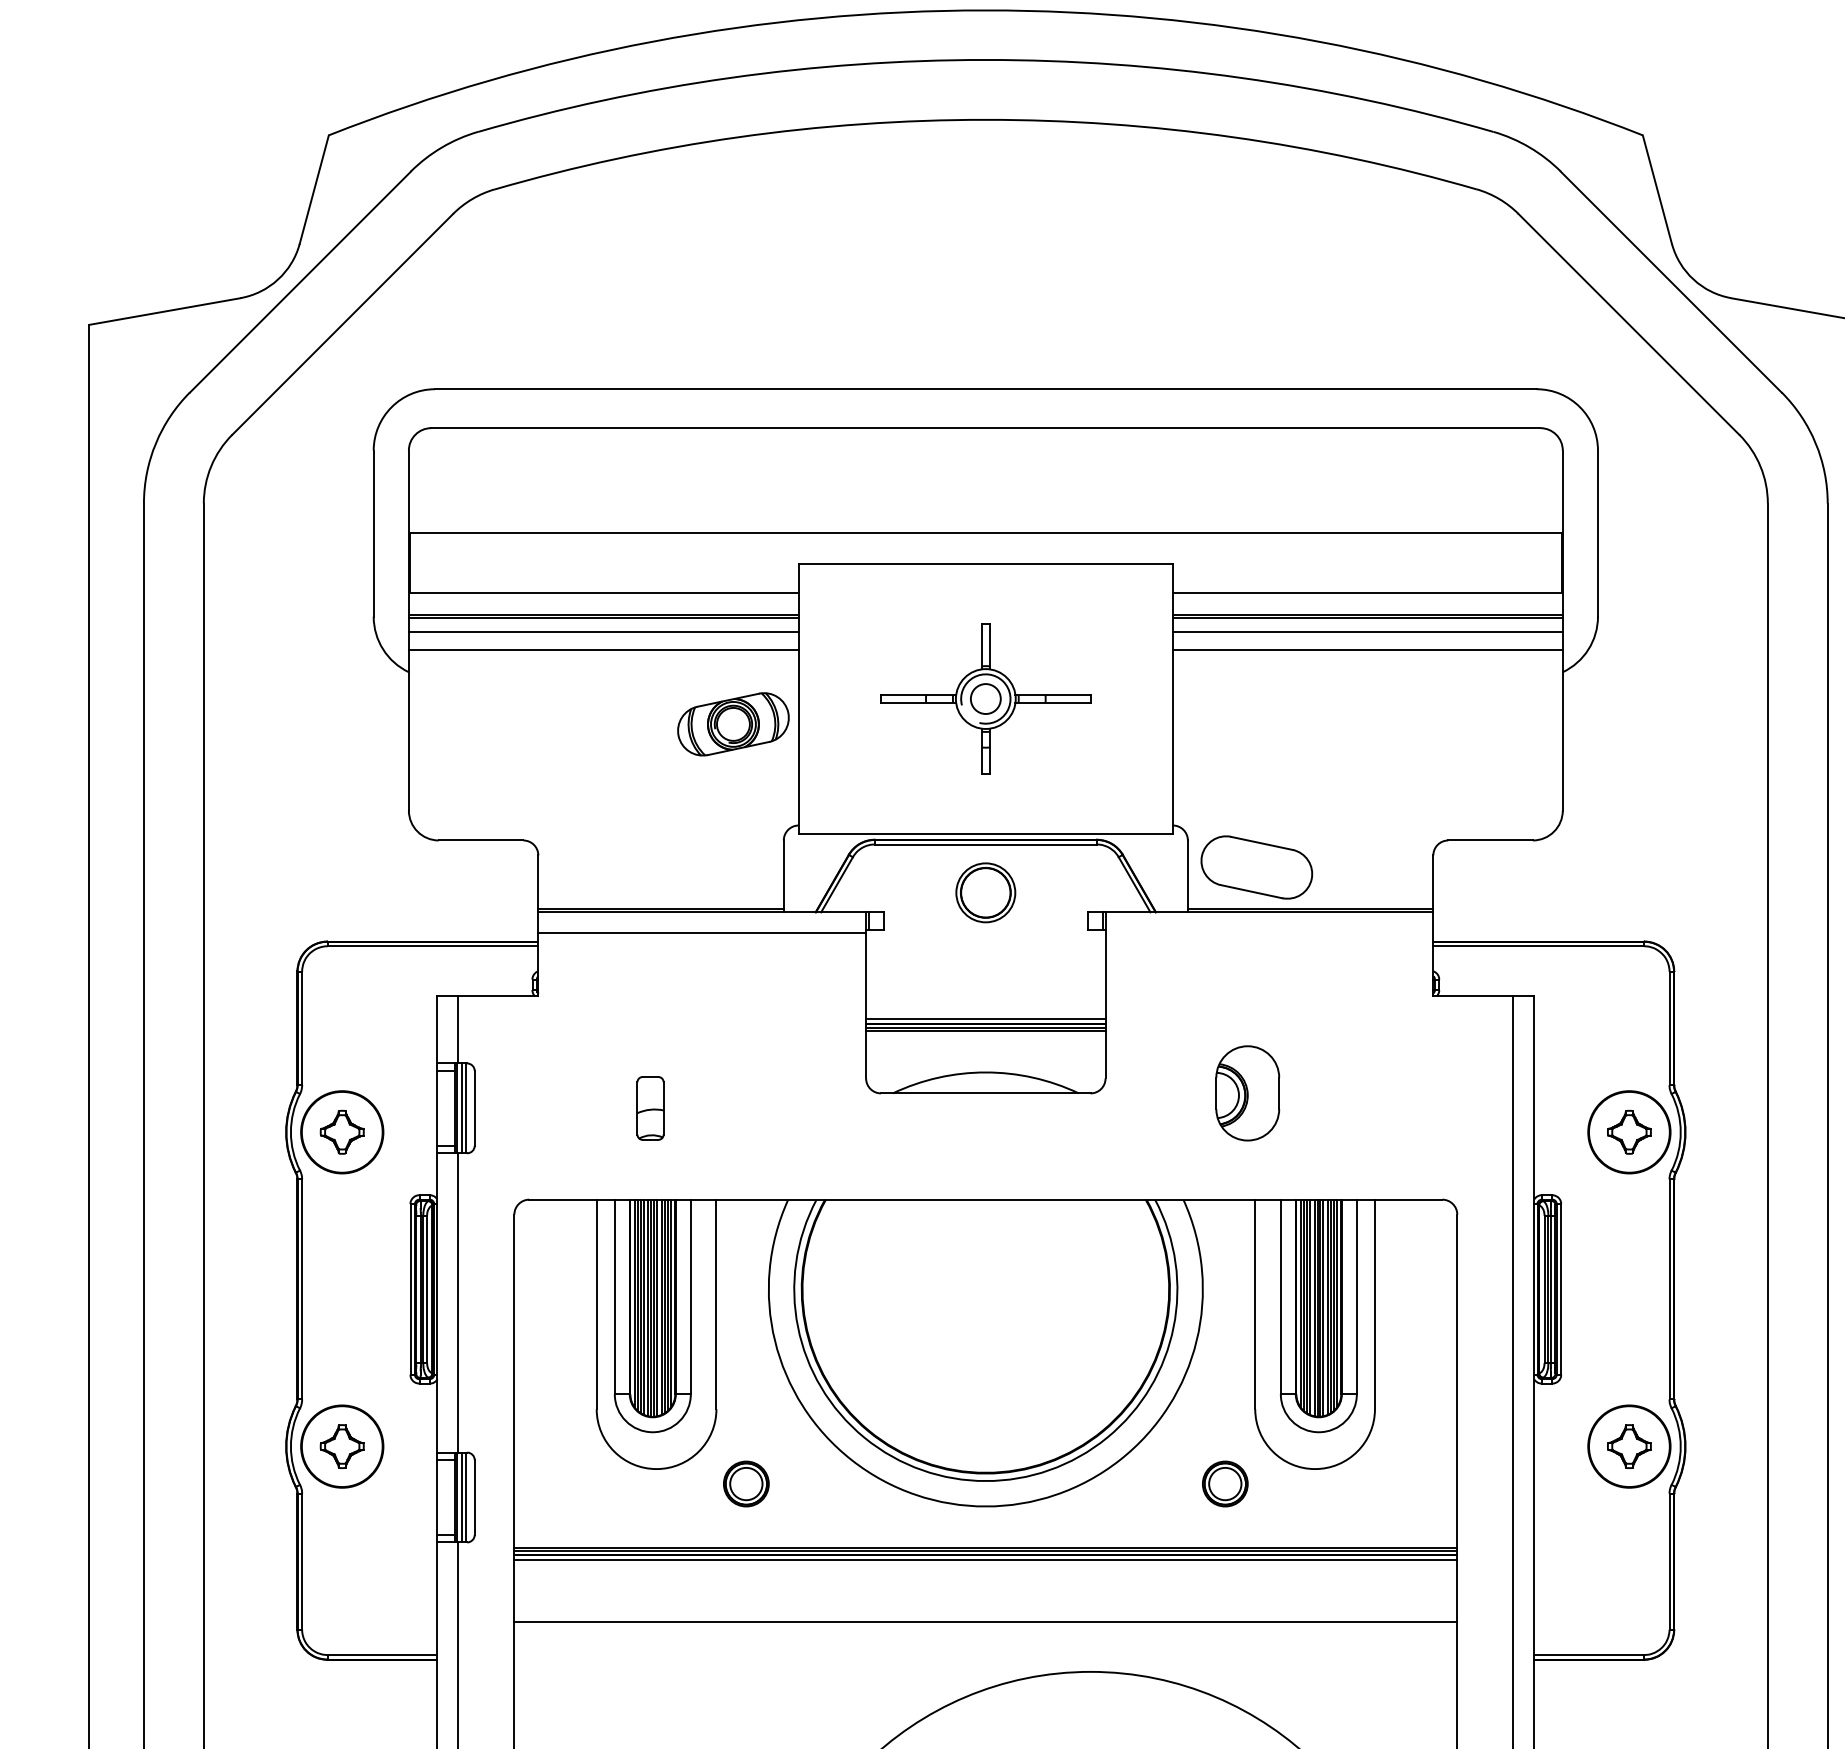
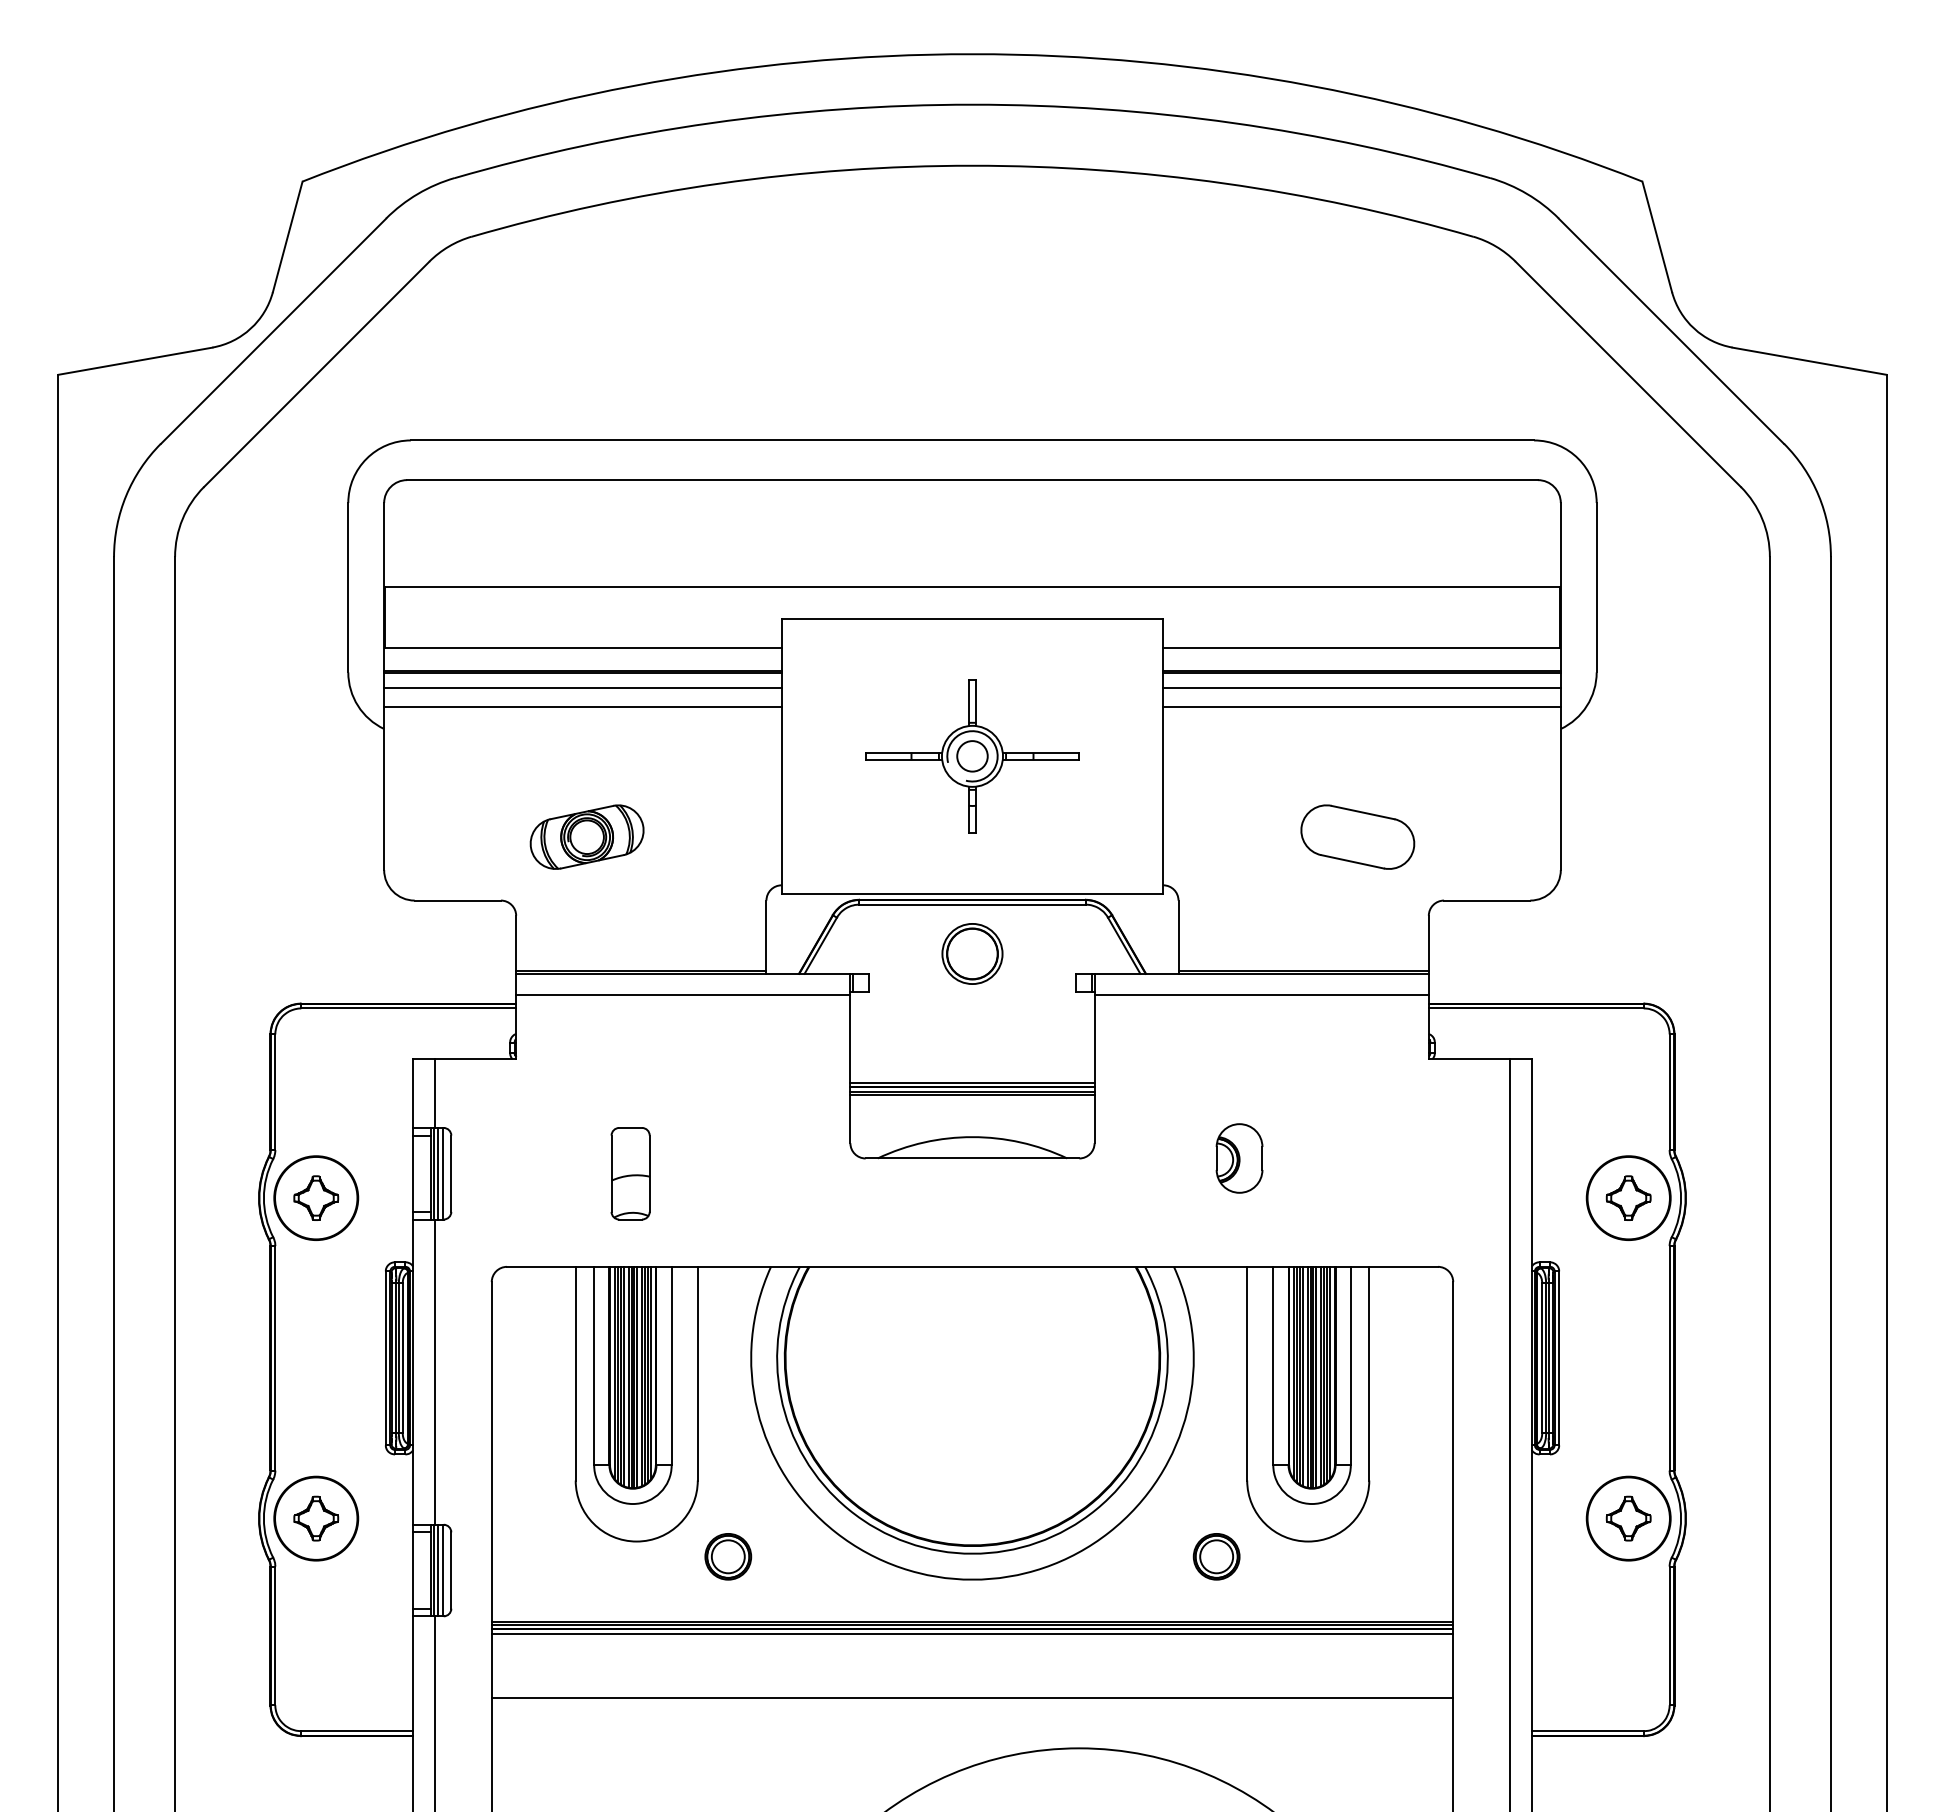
part: (732, 723) -> (586, 836), moved
part: (1256, 866) -> (1357, 836), moved
line: (1269, 933) -> (1261, 995), added
part: (1247, 1093) -> (1239, 1158), size x0.71
part: (650, 1108) -> (630, 1173), size x1.43

